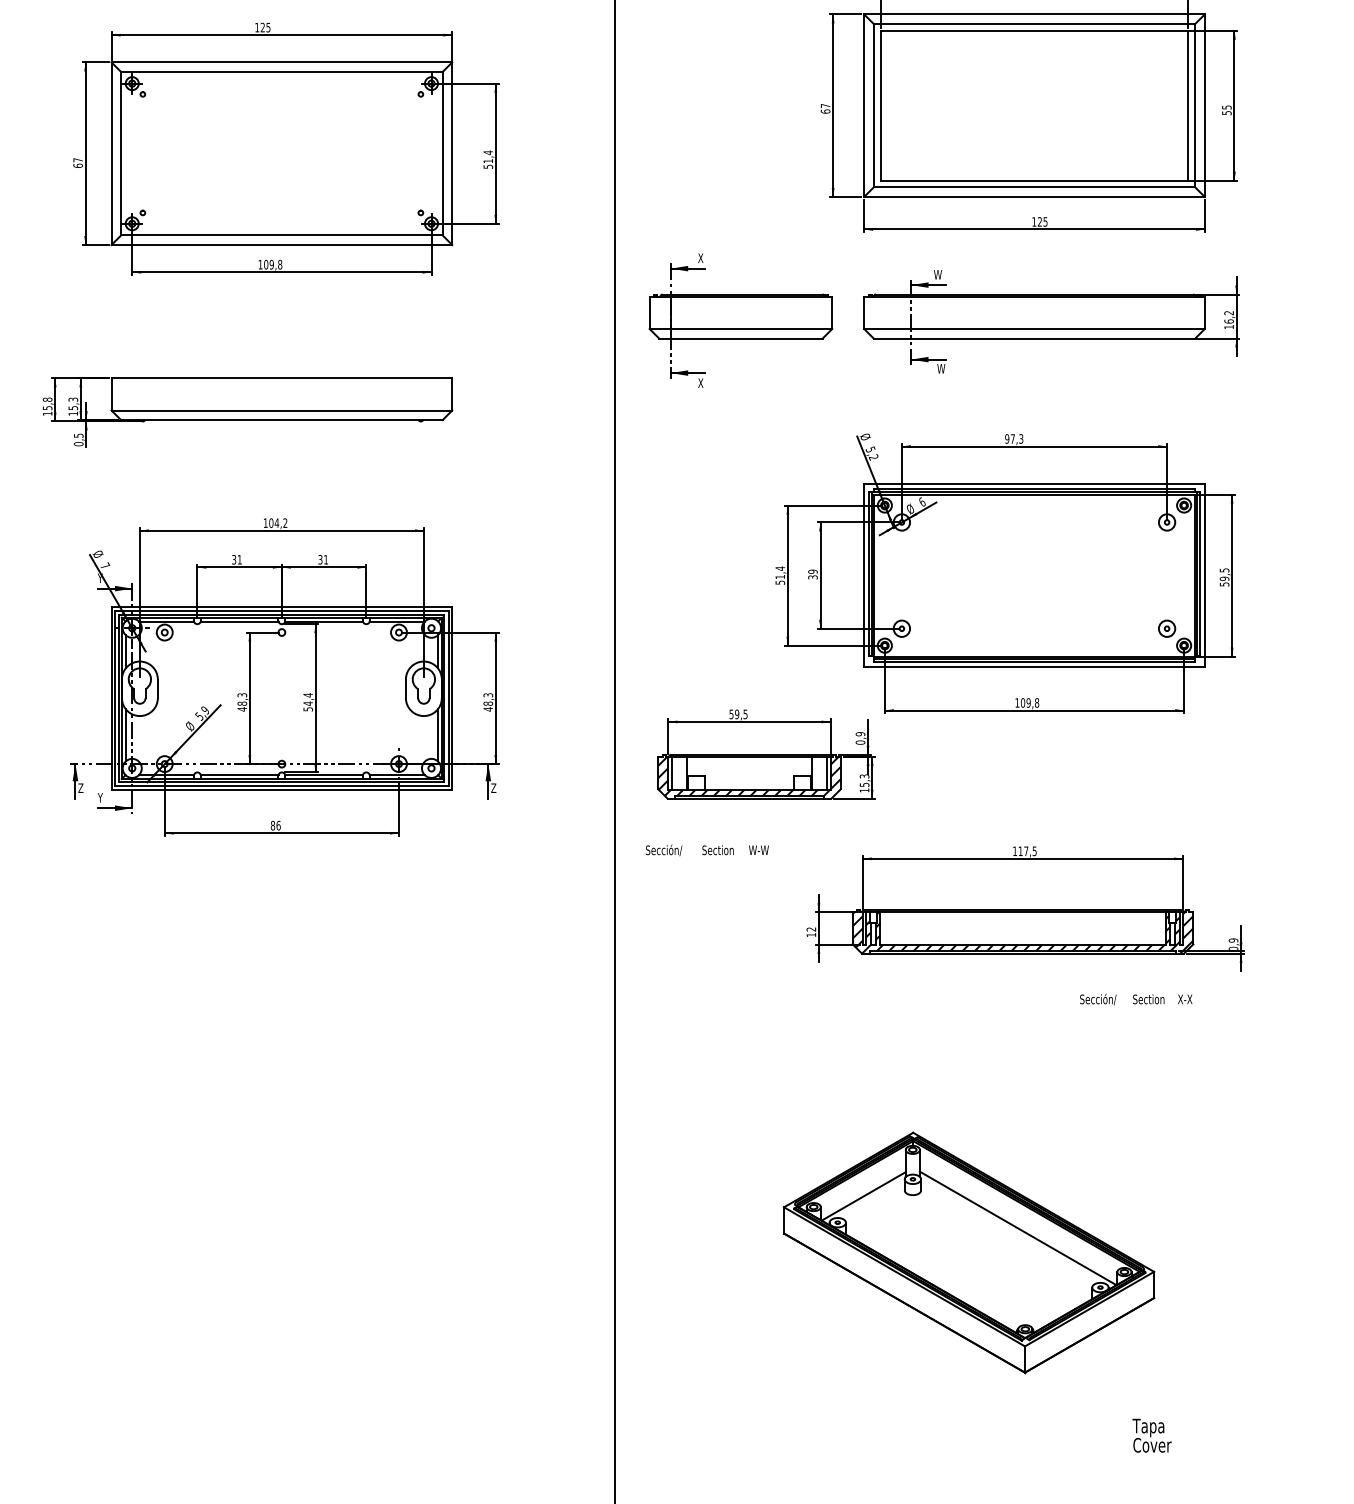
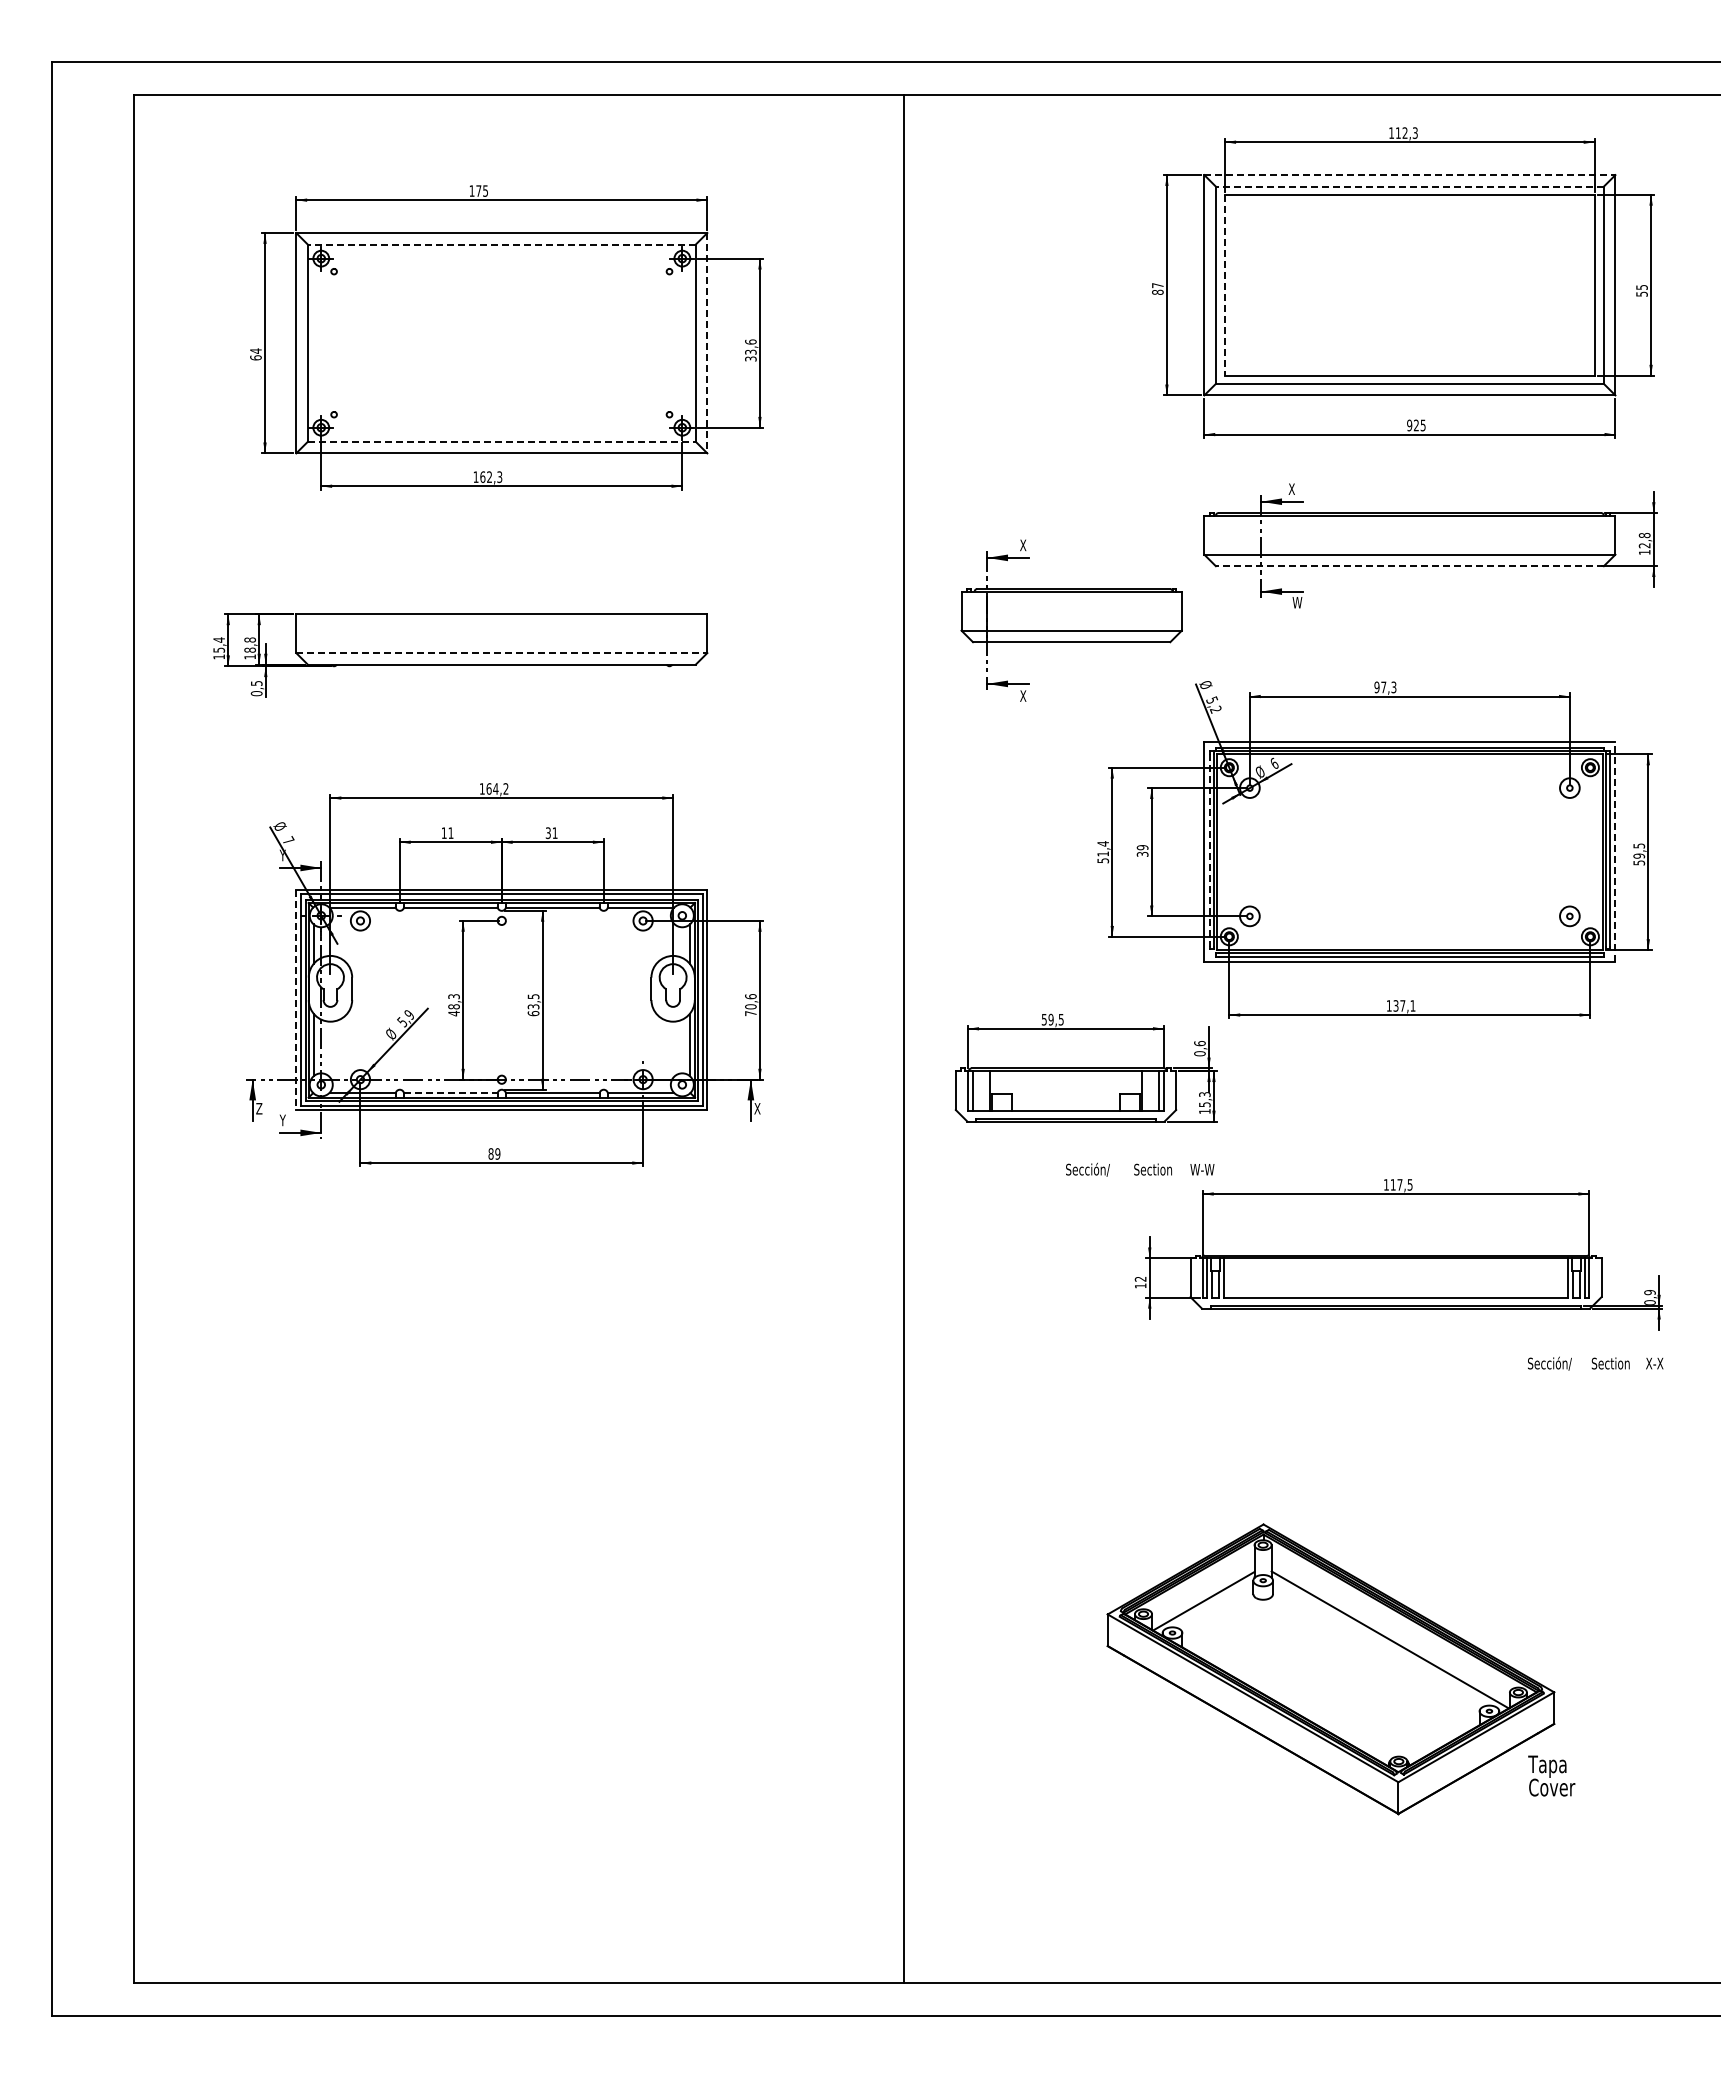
line: (1034, 14) -> (1409, 175), solid -> dashed
line: (1034, 23) -> (1409, 186), solid -> dashed
text: (262, 27) -> (478, 190), 125 -> 175
line: (281, 71) -> (501, 244), solid -> dashed
line: (881, 105) -> (1225, 285), solid -> dashed
text: (825, 110) -> (1157, 291), 67 -> 87
line: (452, 153) -> (707, 343), solid -> dashed
text: (77, 159) -> (255, 350), 67 -> 64
text: (488, 159) -> (750, 350), 51,4 -> 33,6
text: (1034, 221) -> (1409, 425), 125 -> 925
line: (282, 235) -> (502, 441), solid -> dashed
text: (273, 264) -> (491, 476), 109,8 -> 162,3
text: (938, 274) -> (1293, 488), W -> X
text: (1228, 317) -> (1644, 540), 16,2 -> 12,8
part: (740, 320) -> (1071, 620), moved
line: (1034, 338) -> (1409, 566), solid -> dashed
text: (47, 399) -> (219, 639), 15,8 -> 15,4
text: (72, 403) -> (249, 644), 15,3 -> 18,8
line: (281, 410) -> (501, 653), solid -> dashed
text: (270, 522) -> (488, 788), 104,2 -> 164,2
text: (233, 560) -> (443, 833), 31 -> 11
line: (868, 574) -> (1209, 850), solid -> dashed
line: (1204, 574) -> (1615, 851), solid -> dashed
line: (111, 698) -> (296, 1000), solid -> dashed
text: (308, 702) -> (533, 1005), 54,4 -> 63,5
text: (488, 702) -> (750, 1005), 48,3 -> 70,6
text: (1030, 702) -> (1404, 1005), 109,8 -> 137,1
text: (860, 734) -> (1199, 1043), 0,9 -> 0,6
line: (239, 774) -> (450, 1092), solid -> dashed
hatch: (749, 778) -> (1065, 1096), removed
text: (493, 787) -> (757, 1108), Z -> X
text: (278, 825) -> (497, 1153), 86 -> 89
text: (707, 850) -> (1140, 1169), moved
hatch: (1022, 931) -> (1395, 1281), removed
text: (1136, 999) -> (1595, 1363), moved
text: (1151, 1435) -> (1551, 1775), moved

